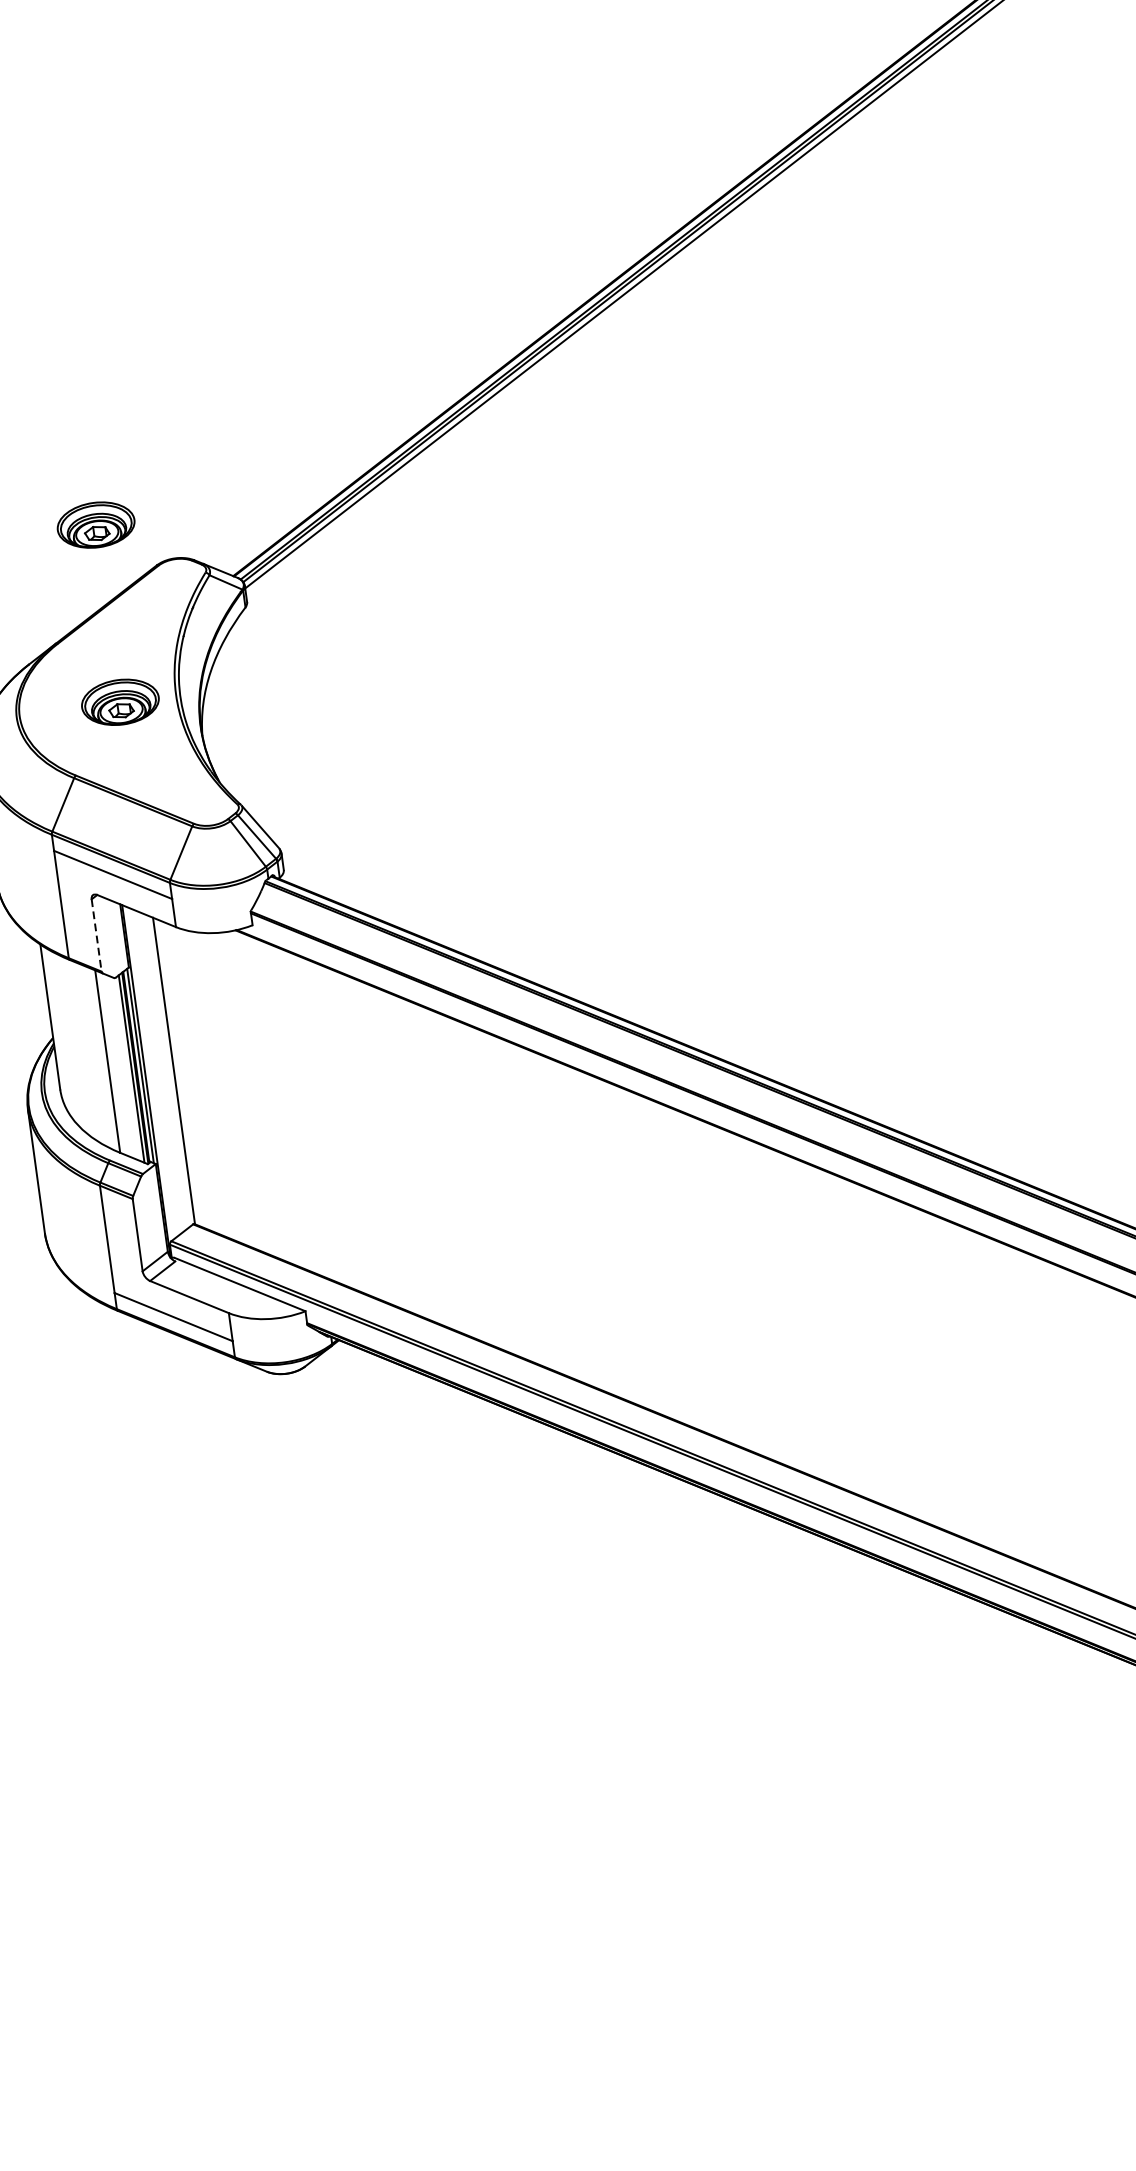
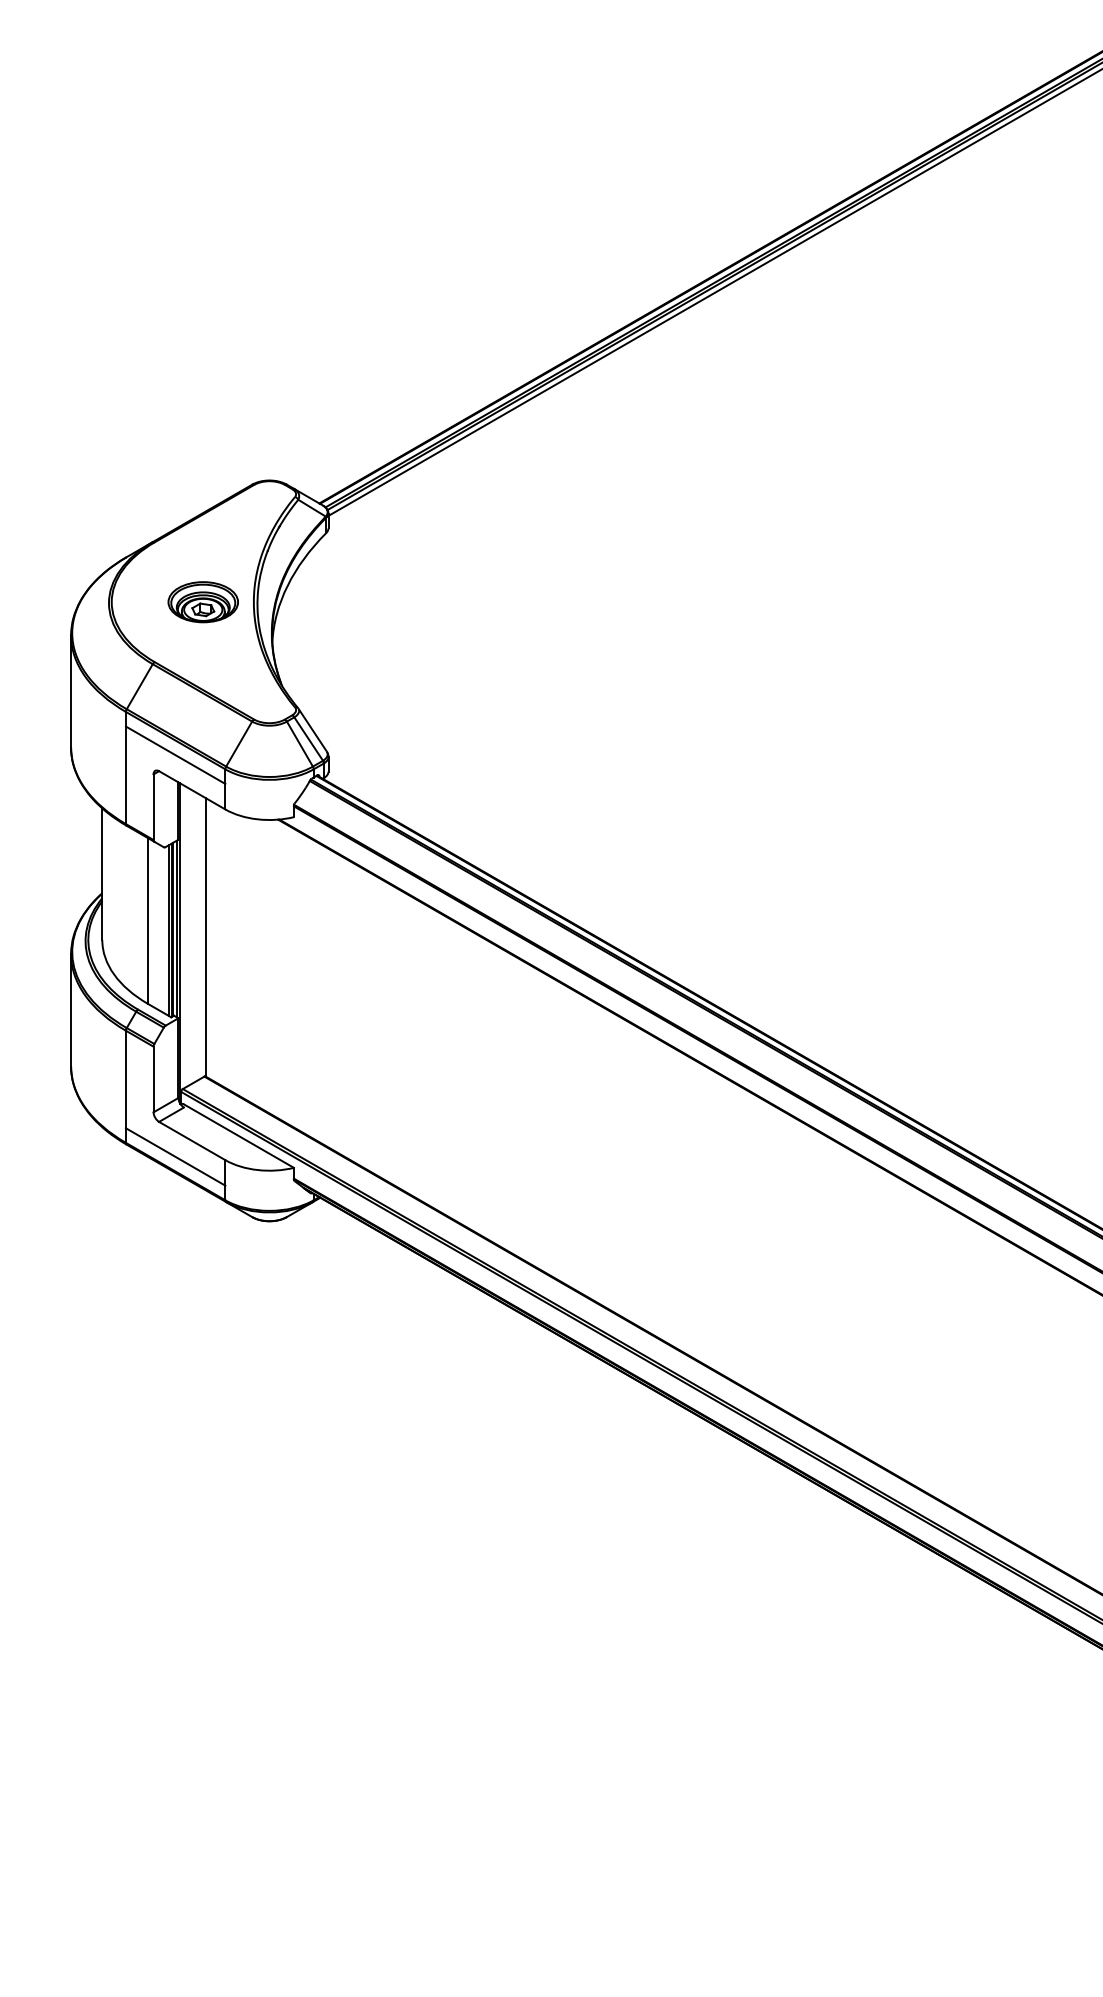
part: (95, 525) -> (202, 441), removed
line: (96, 935) -> (153, 807), dashed -> solid

